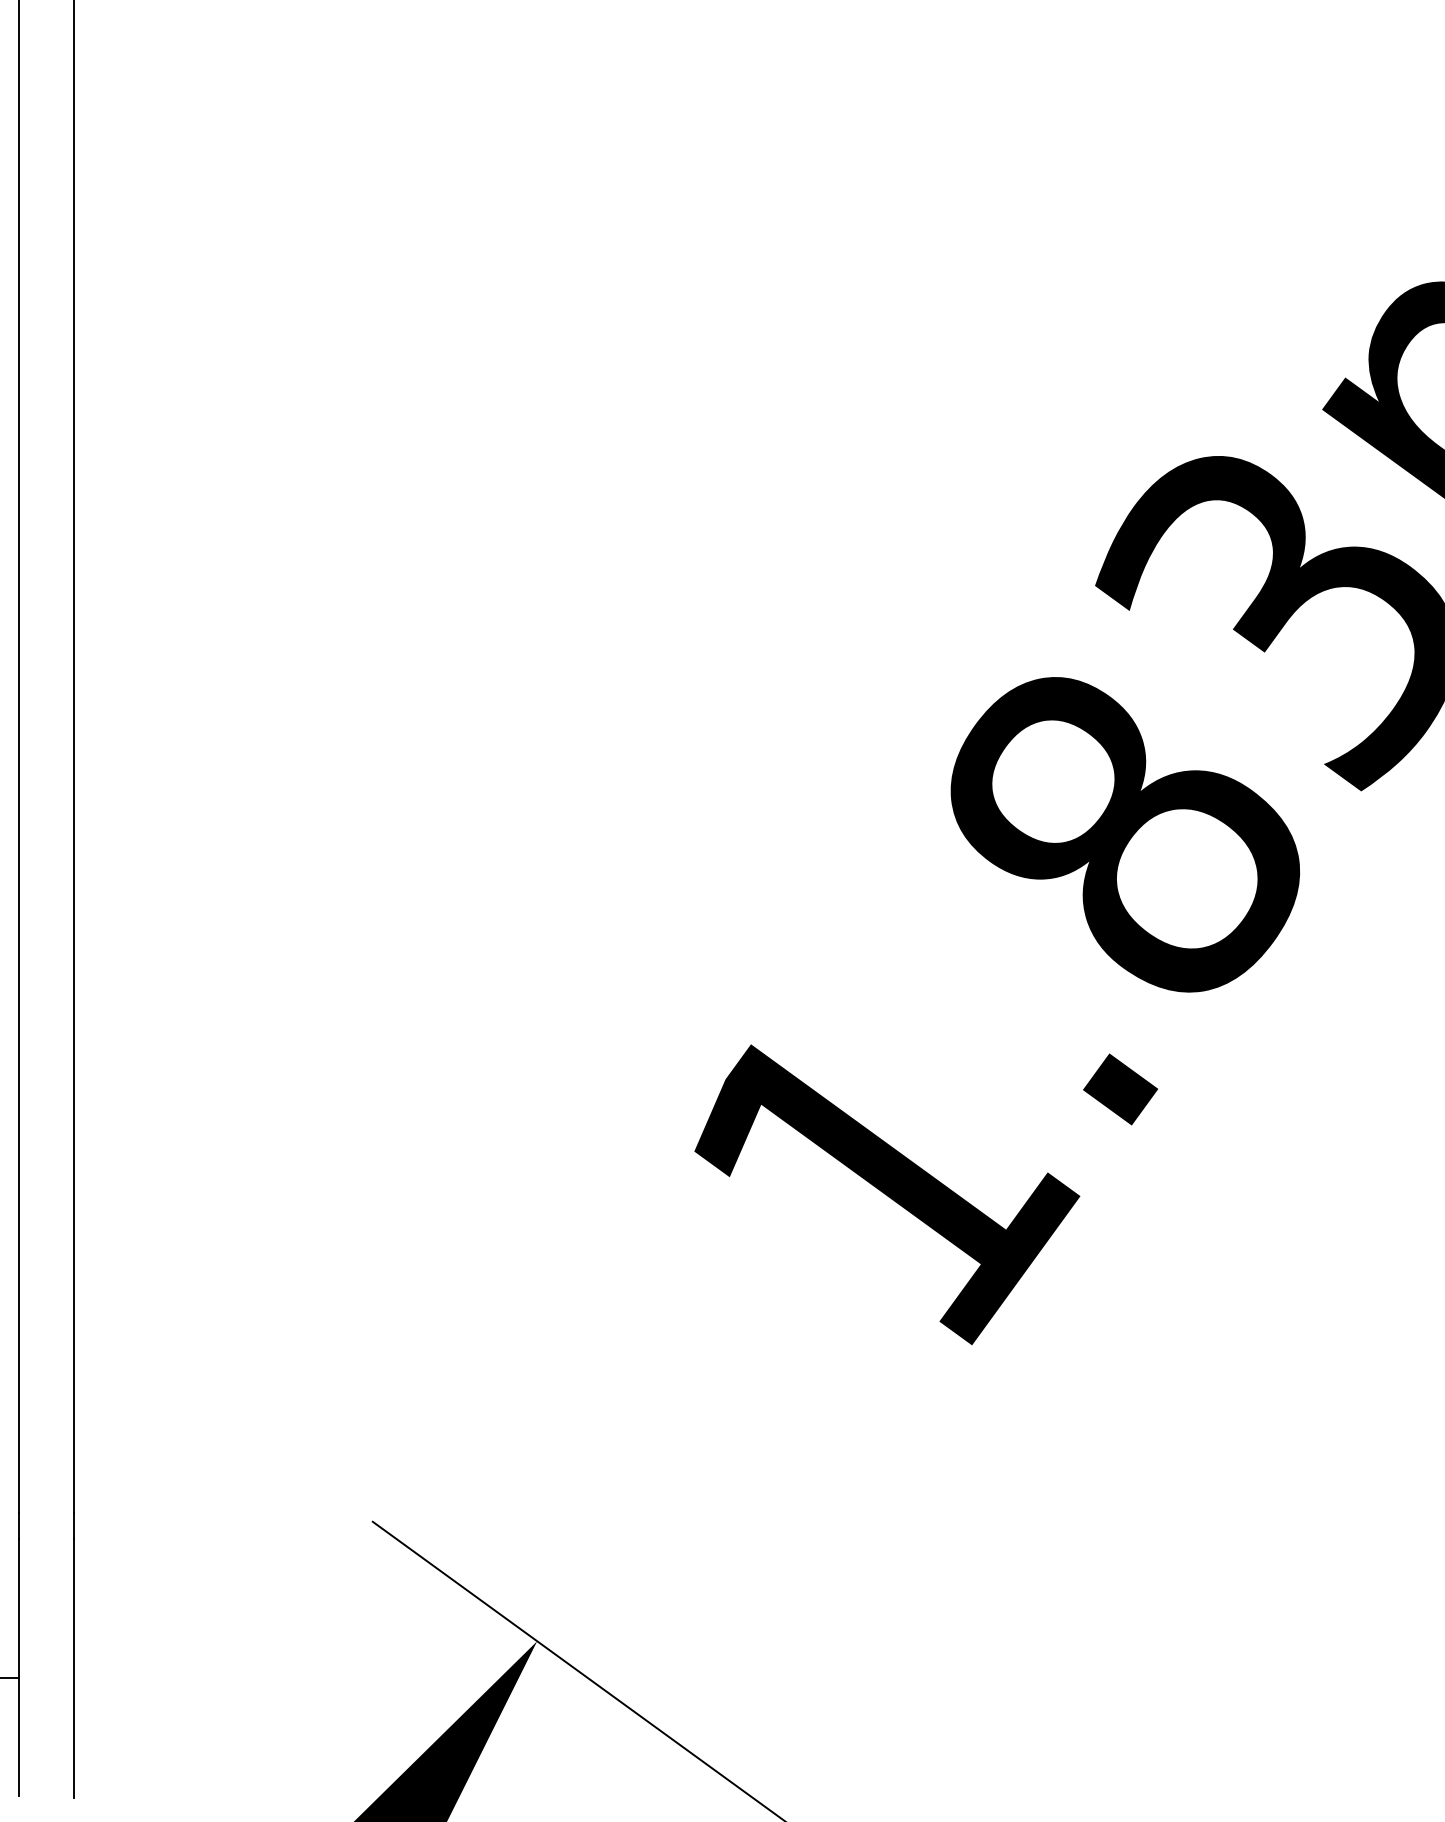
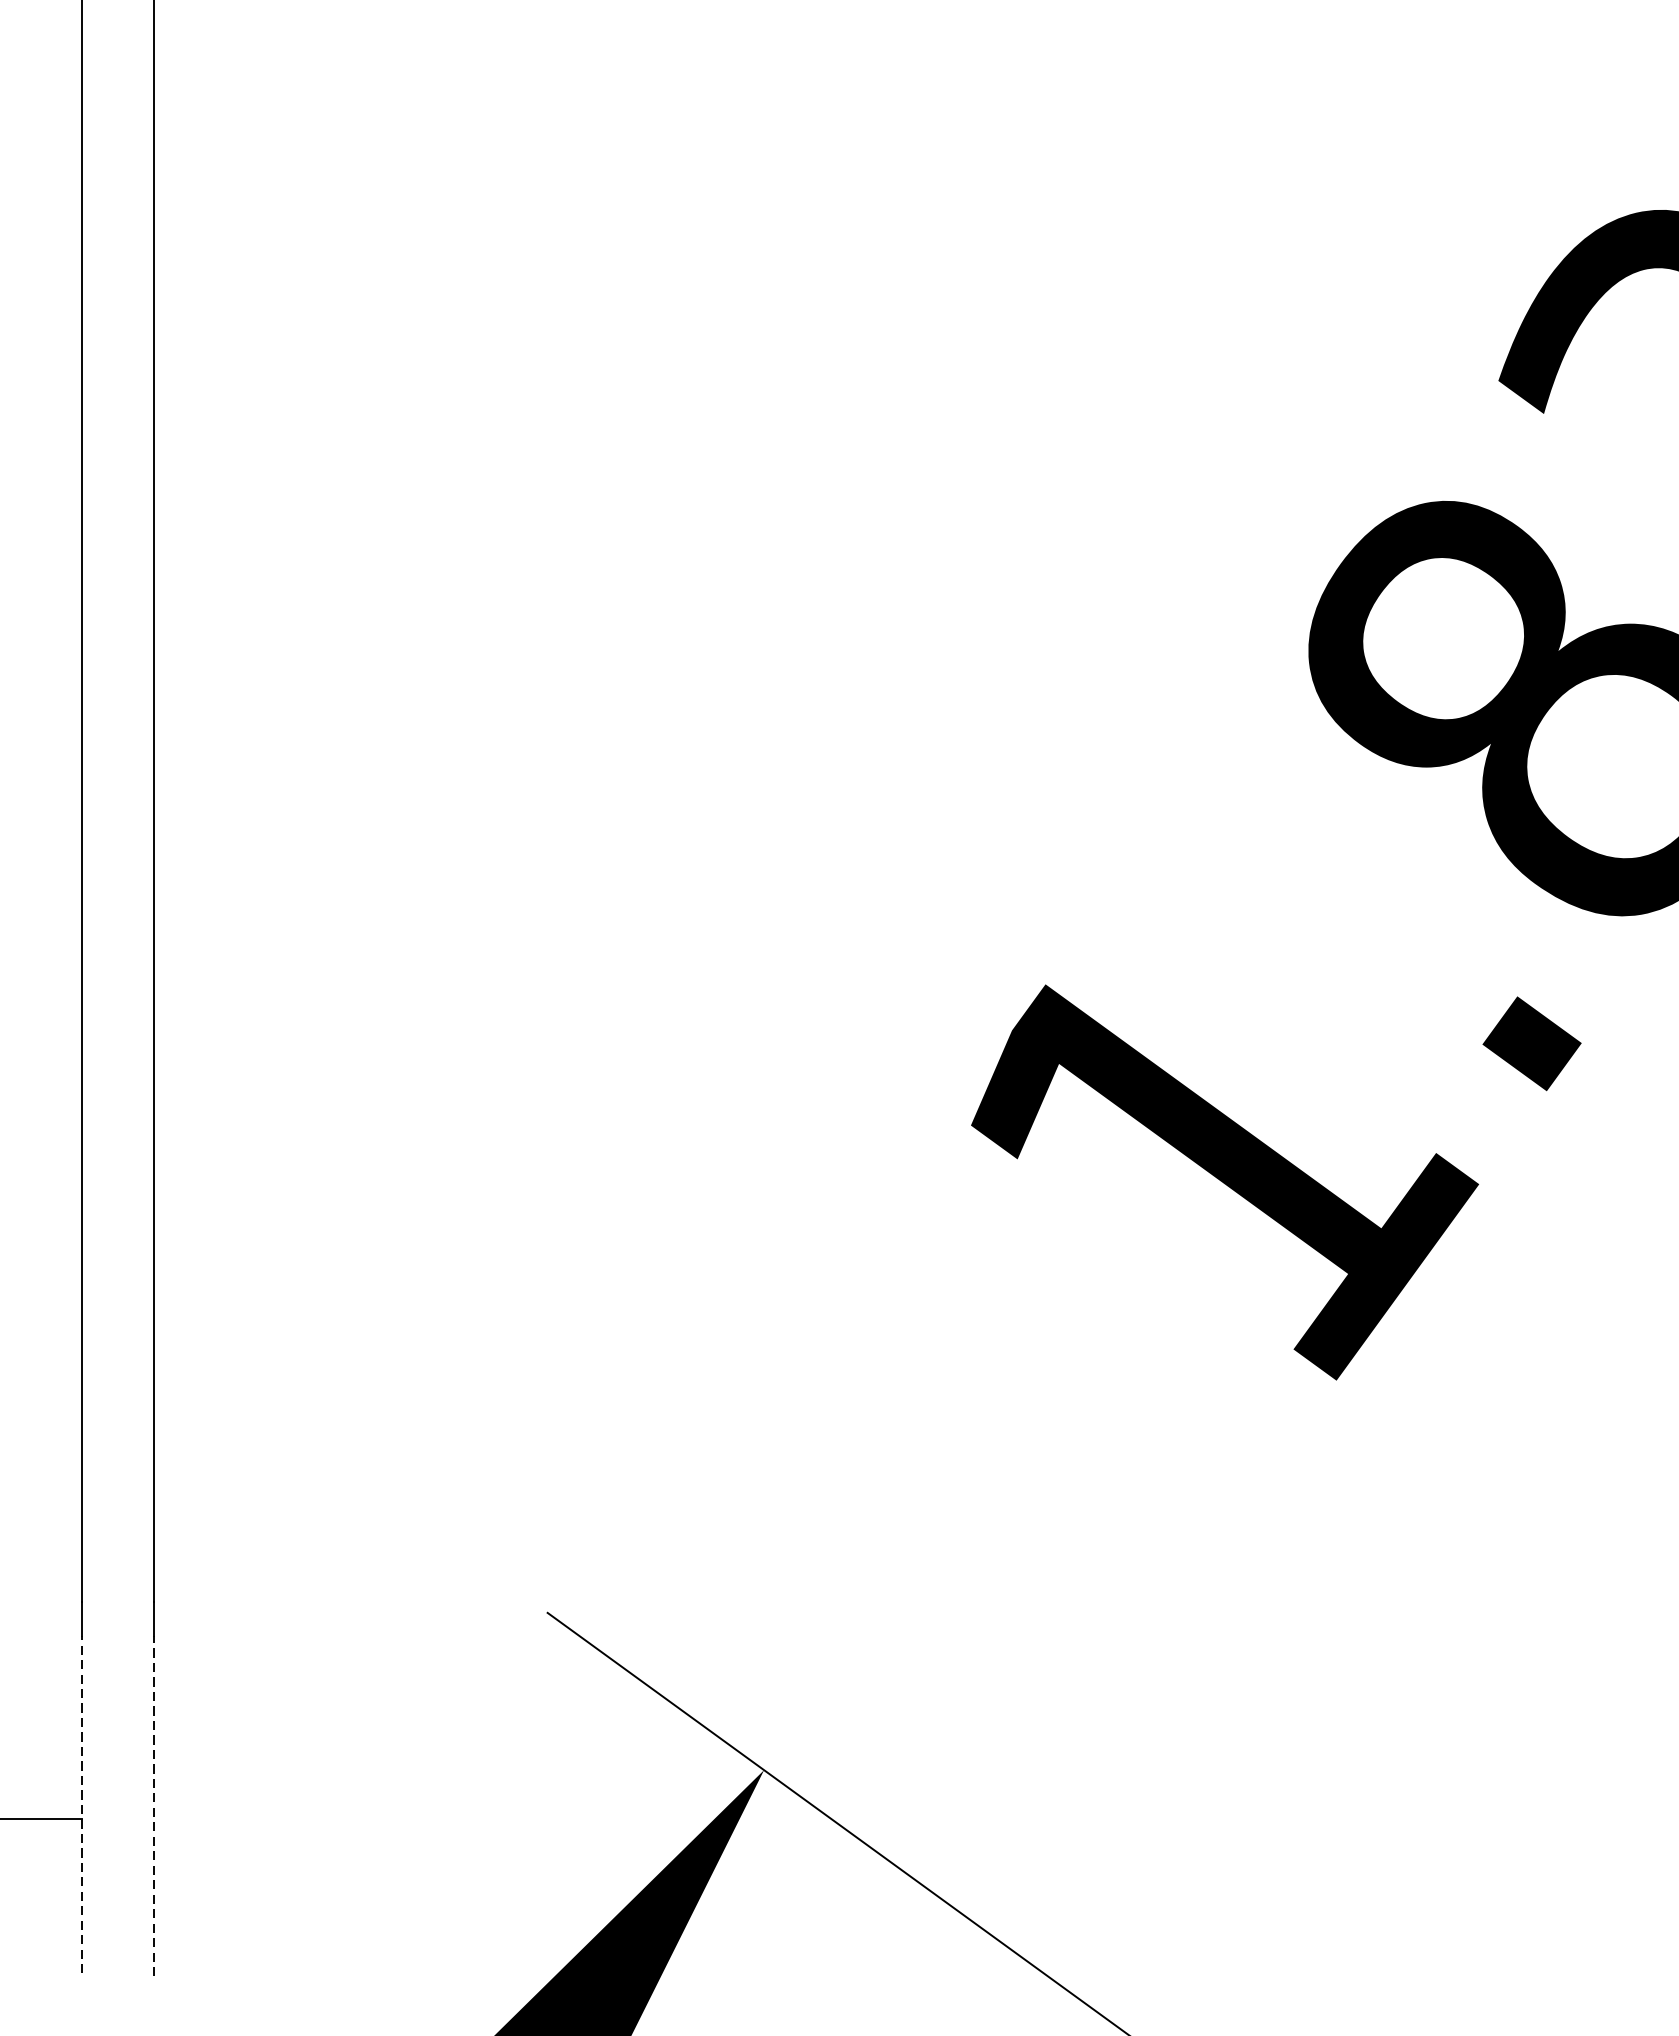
line: (19, 1666) -> (82, 1803), solid -> dashed
line: (73, 1668) -> (153, 1806), solid -> dashed

